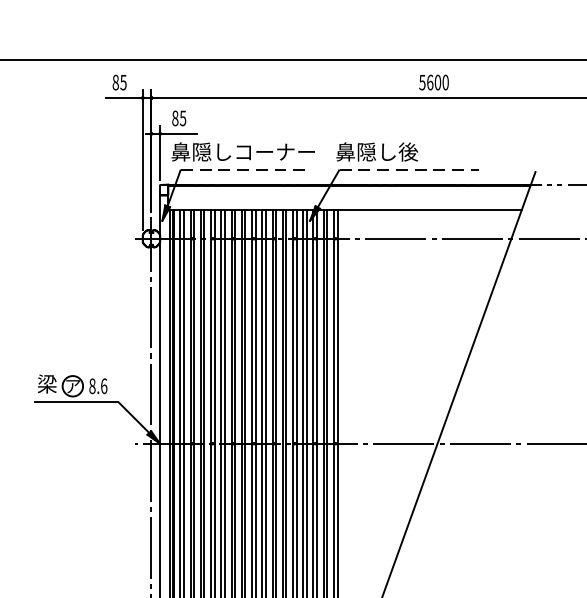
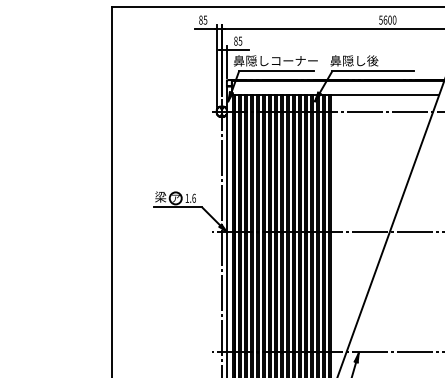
line: (246, 170) -> (277, 71), dashed -> solid
line: (409, 170) -> (373, 71), dashed -> solid
text: (92, 384) -> (187, 197), 8.6 -> 1.6

